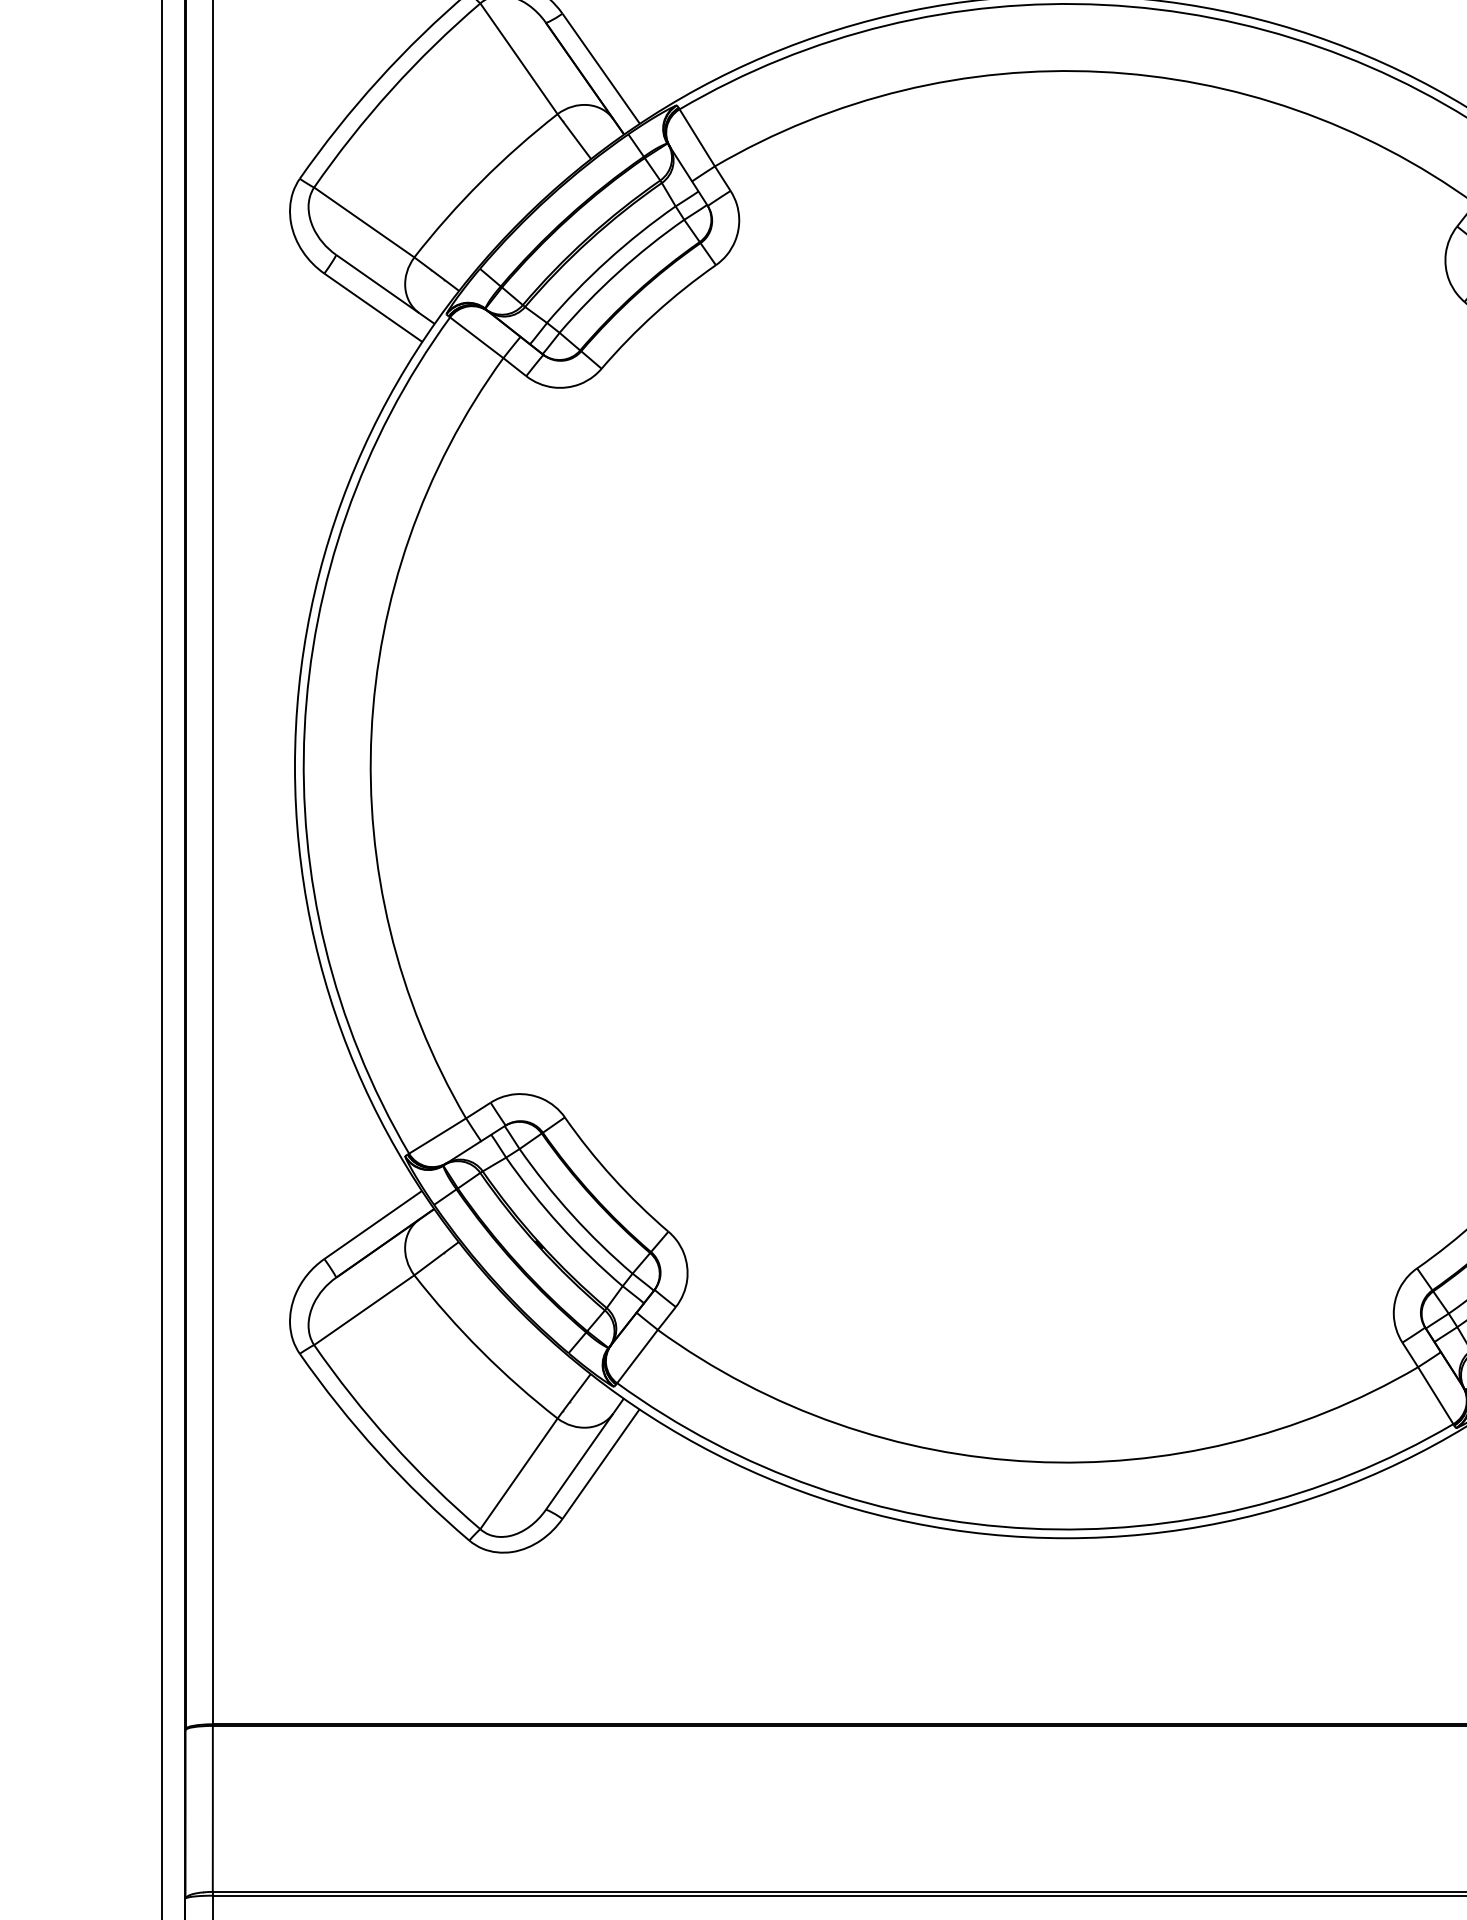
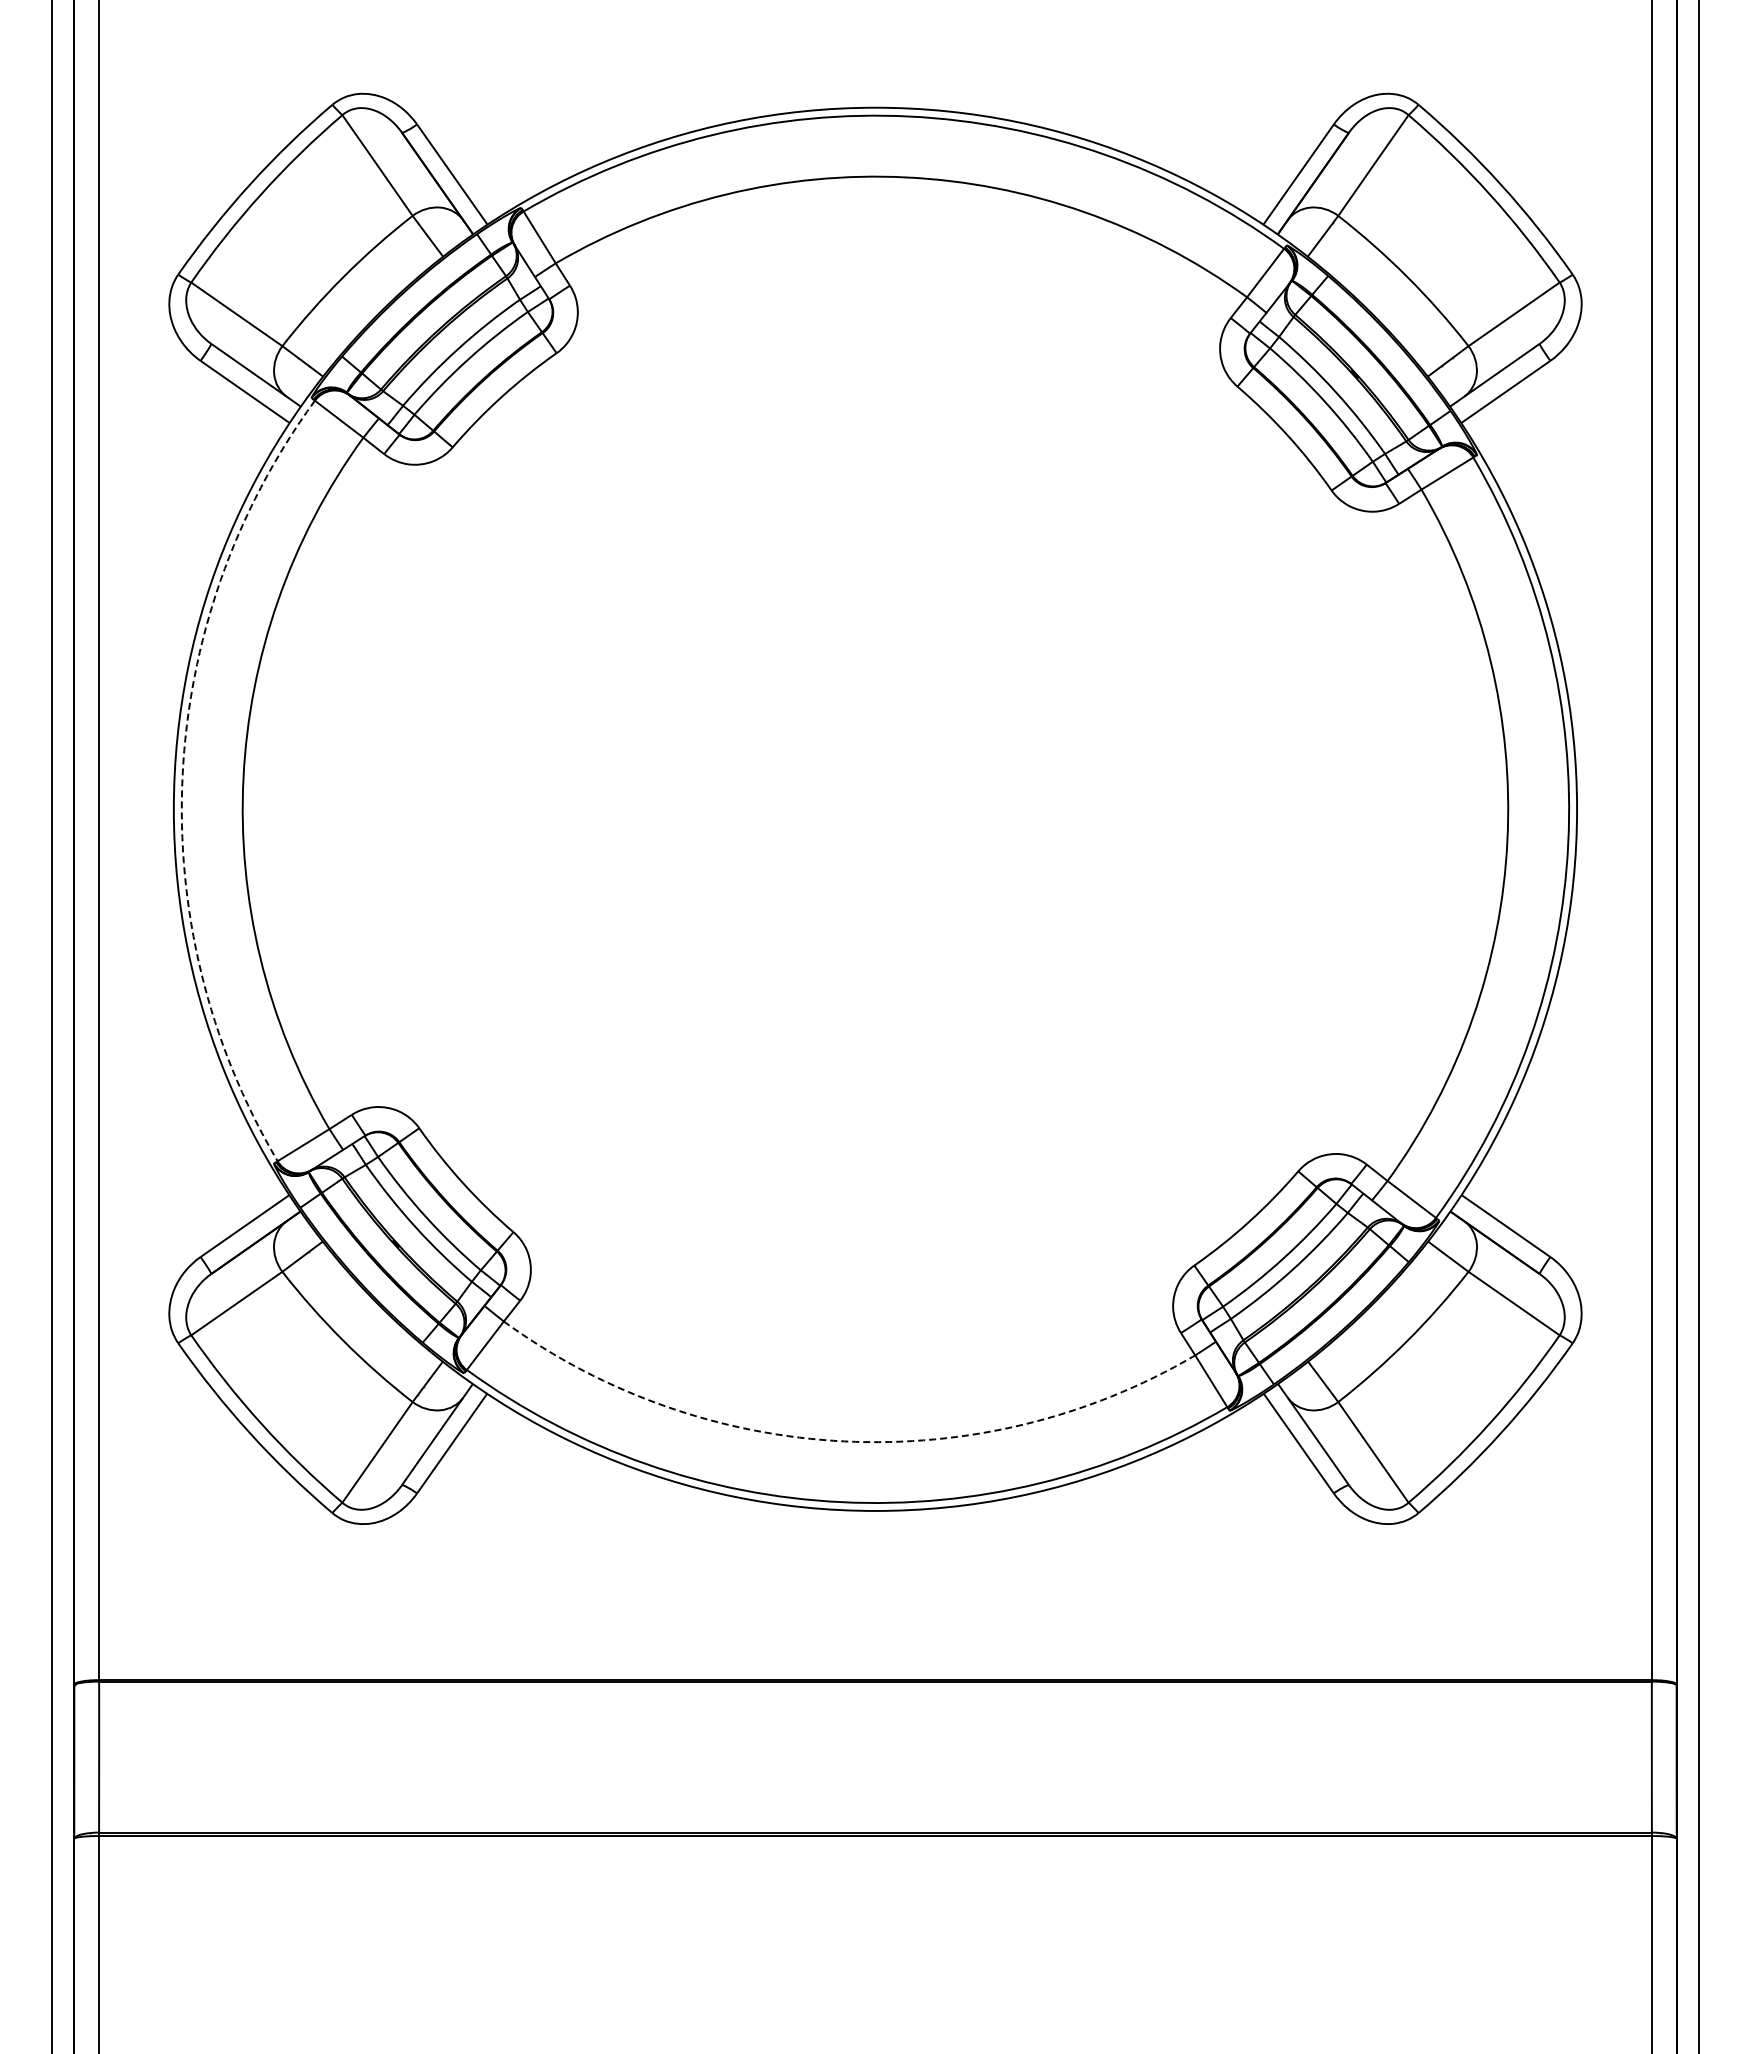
arc: (304, 729) -> (182, 775), solid -> dashed
arc: (1032, 1461) -> (844, 1441), solid -> dashed

